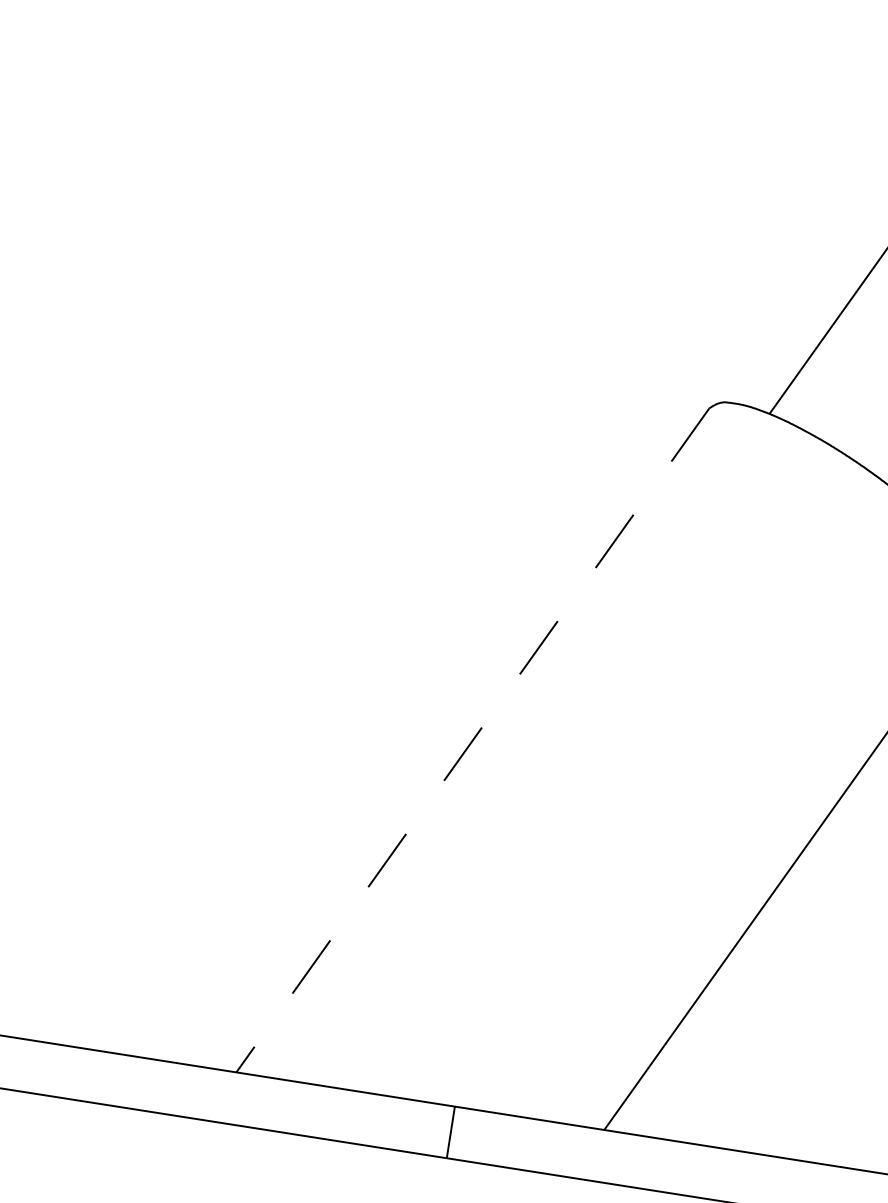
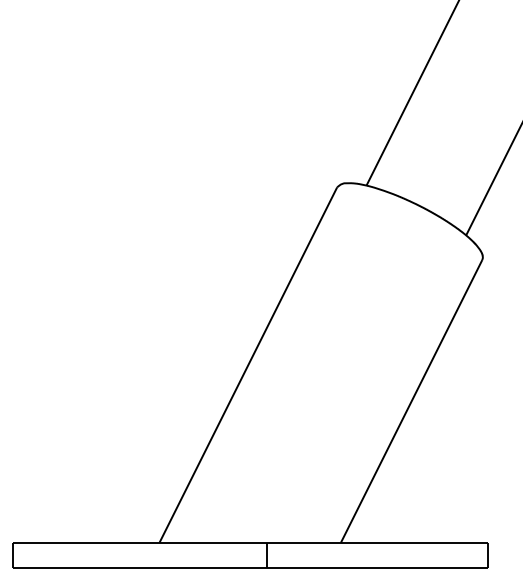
line: (473, 741) -> (248, 365), dashed -> solid

